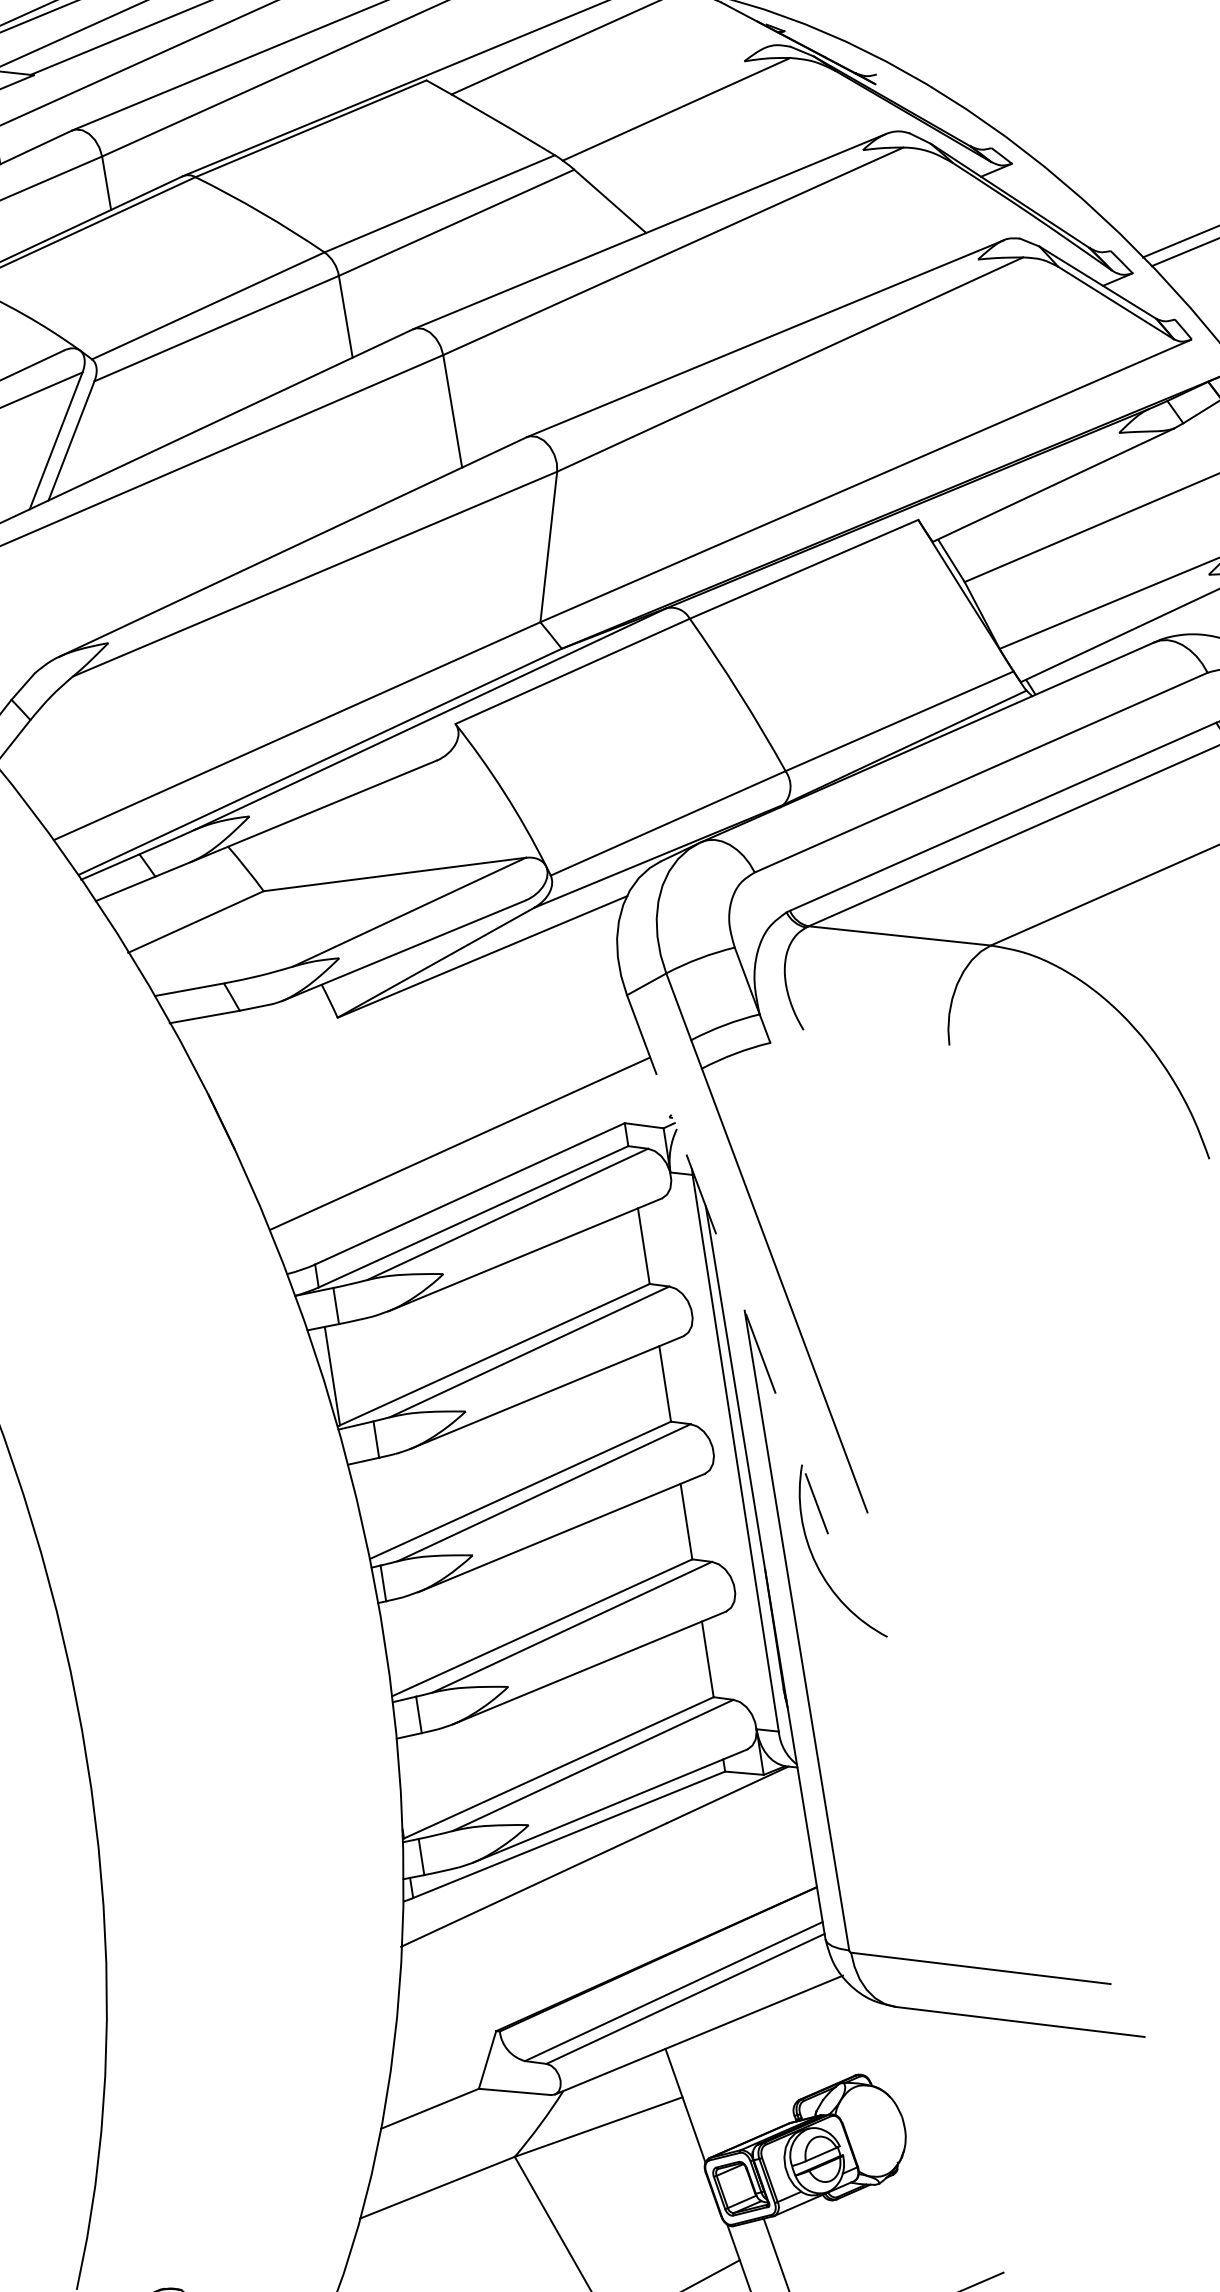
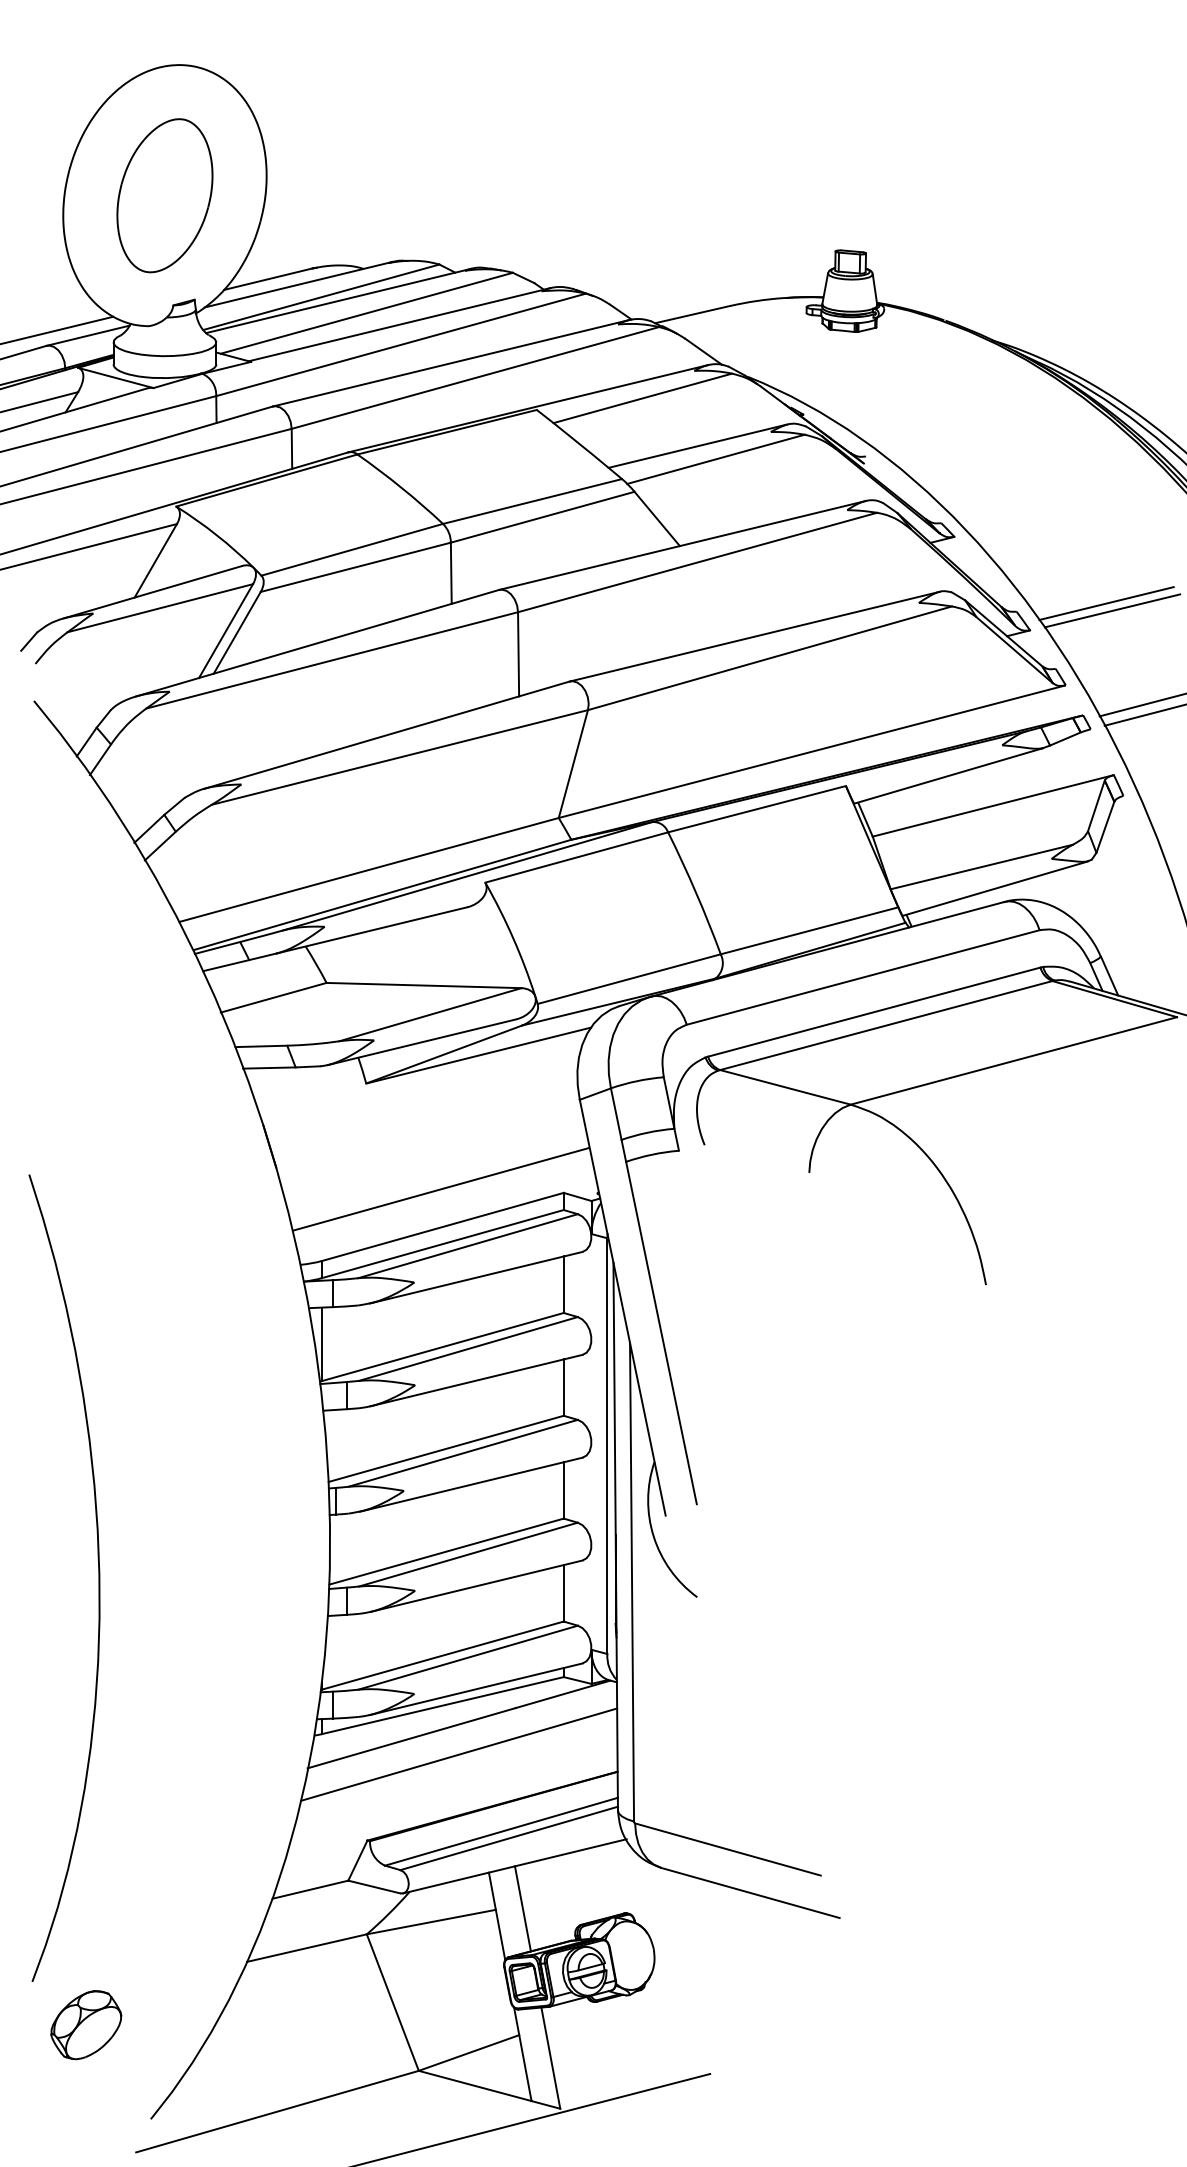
line: (648, 94) -> (697, 445), added
line: (727, 1265) -> (622, 1308), dashed -> solid
line: (601, 1896) -> (459, 1754), added
line: (717, 2089) -> (522, 1908), added

